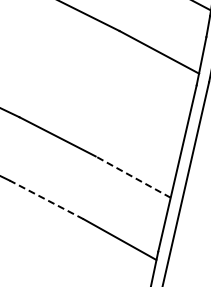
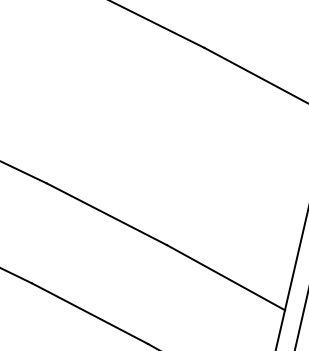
line: (133, 177) -> (226, 278), dashed -> solid
line: (46, 199) -> (89, 312), dashed -> solid

